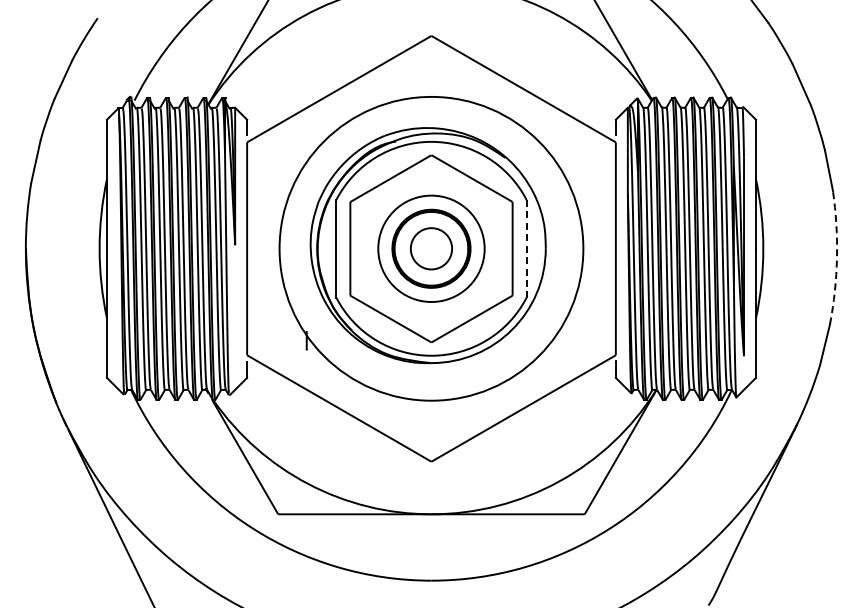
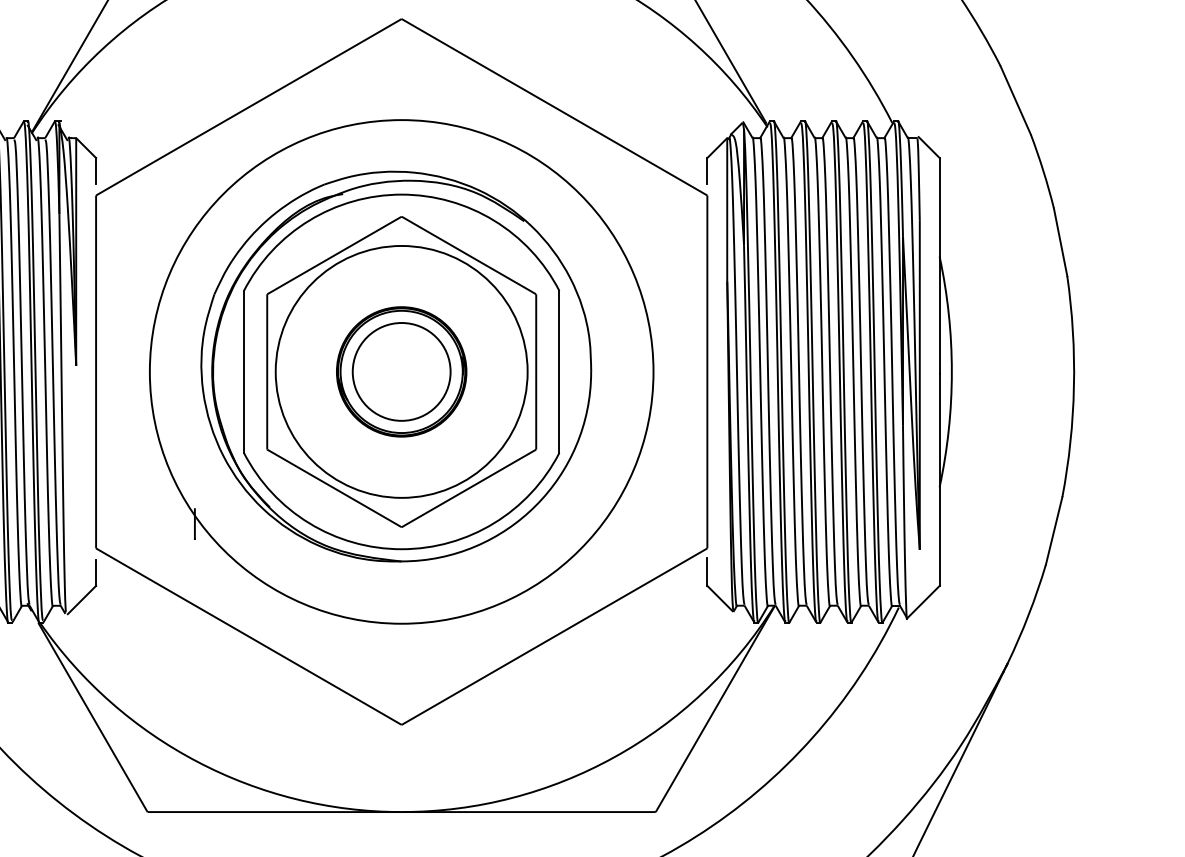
circle: (430, 248) -> (400, 371), size x1.43
circle: (431, 248) -> (401, 371), size x1.43
line: (526, 248) -> (559, 371), dashed -> solid
arc: (837, 257) -> (1074, 386), dashed -> solid

